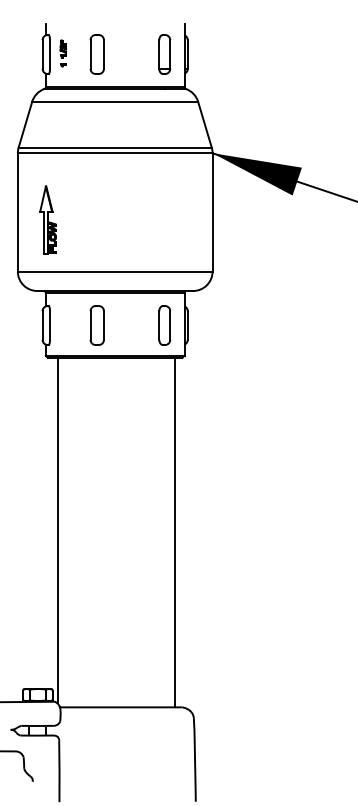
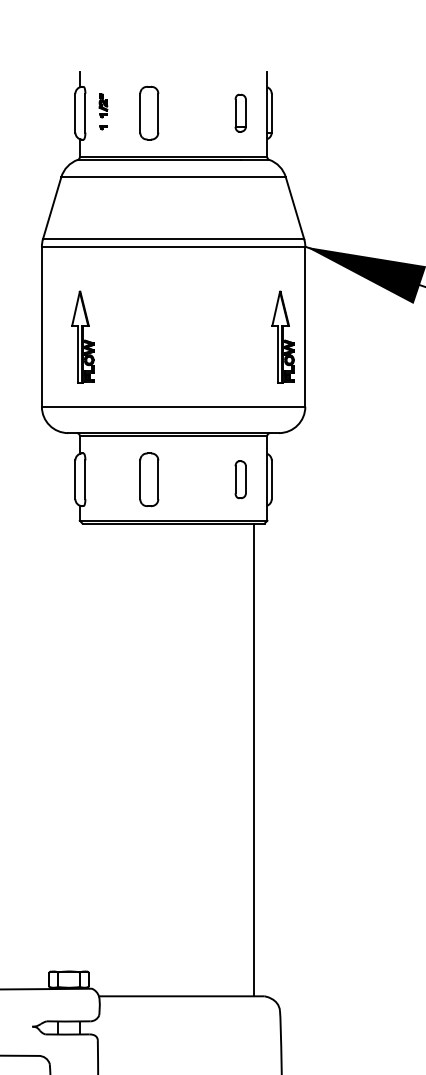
part: (164, 54) -> (240, 113), size x0.7
part: (195, 219) -> (282, 336), added
part: (164, 325) -> (240, 479), size x0.7
line: (57, 530) -> (95, 757), removed

